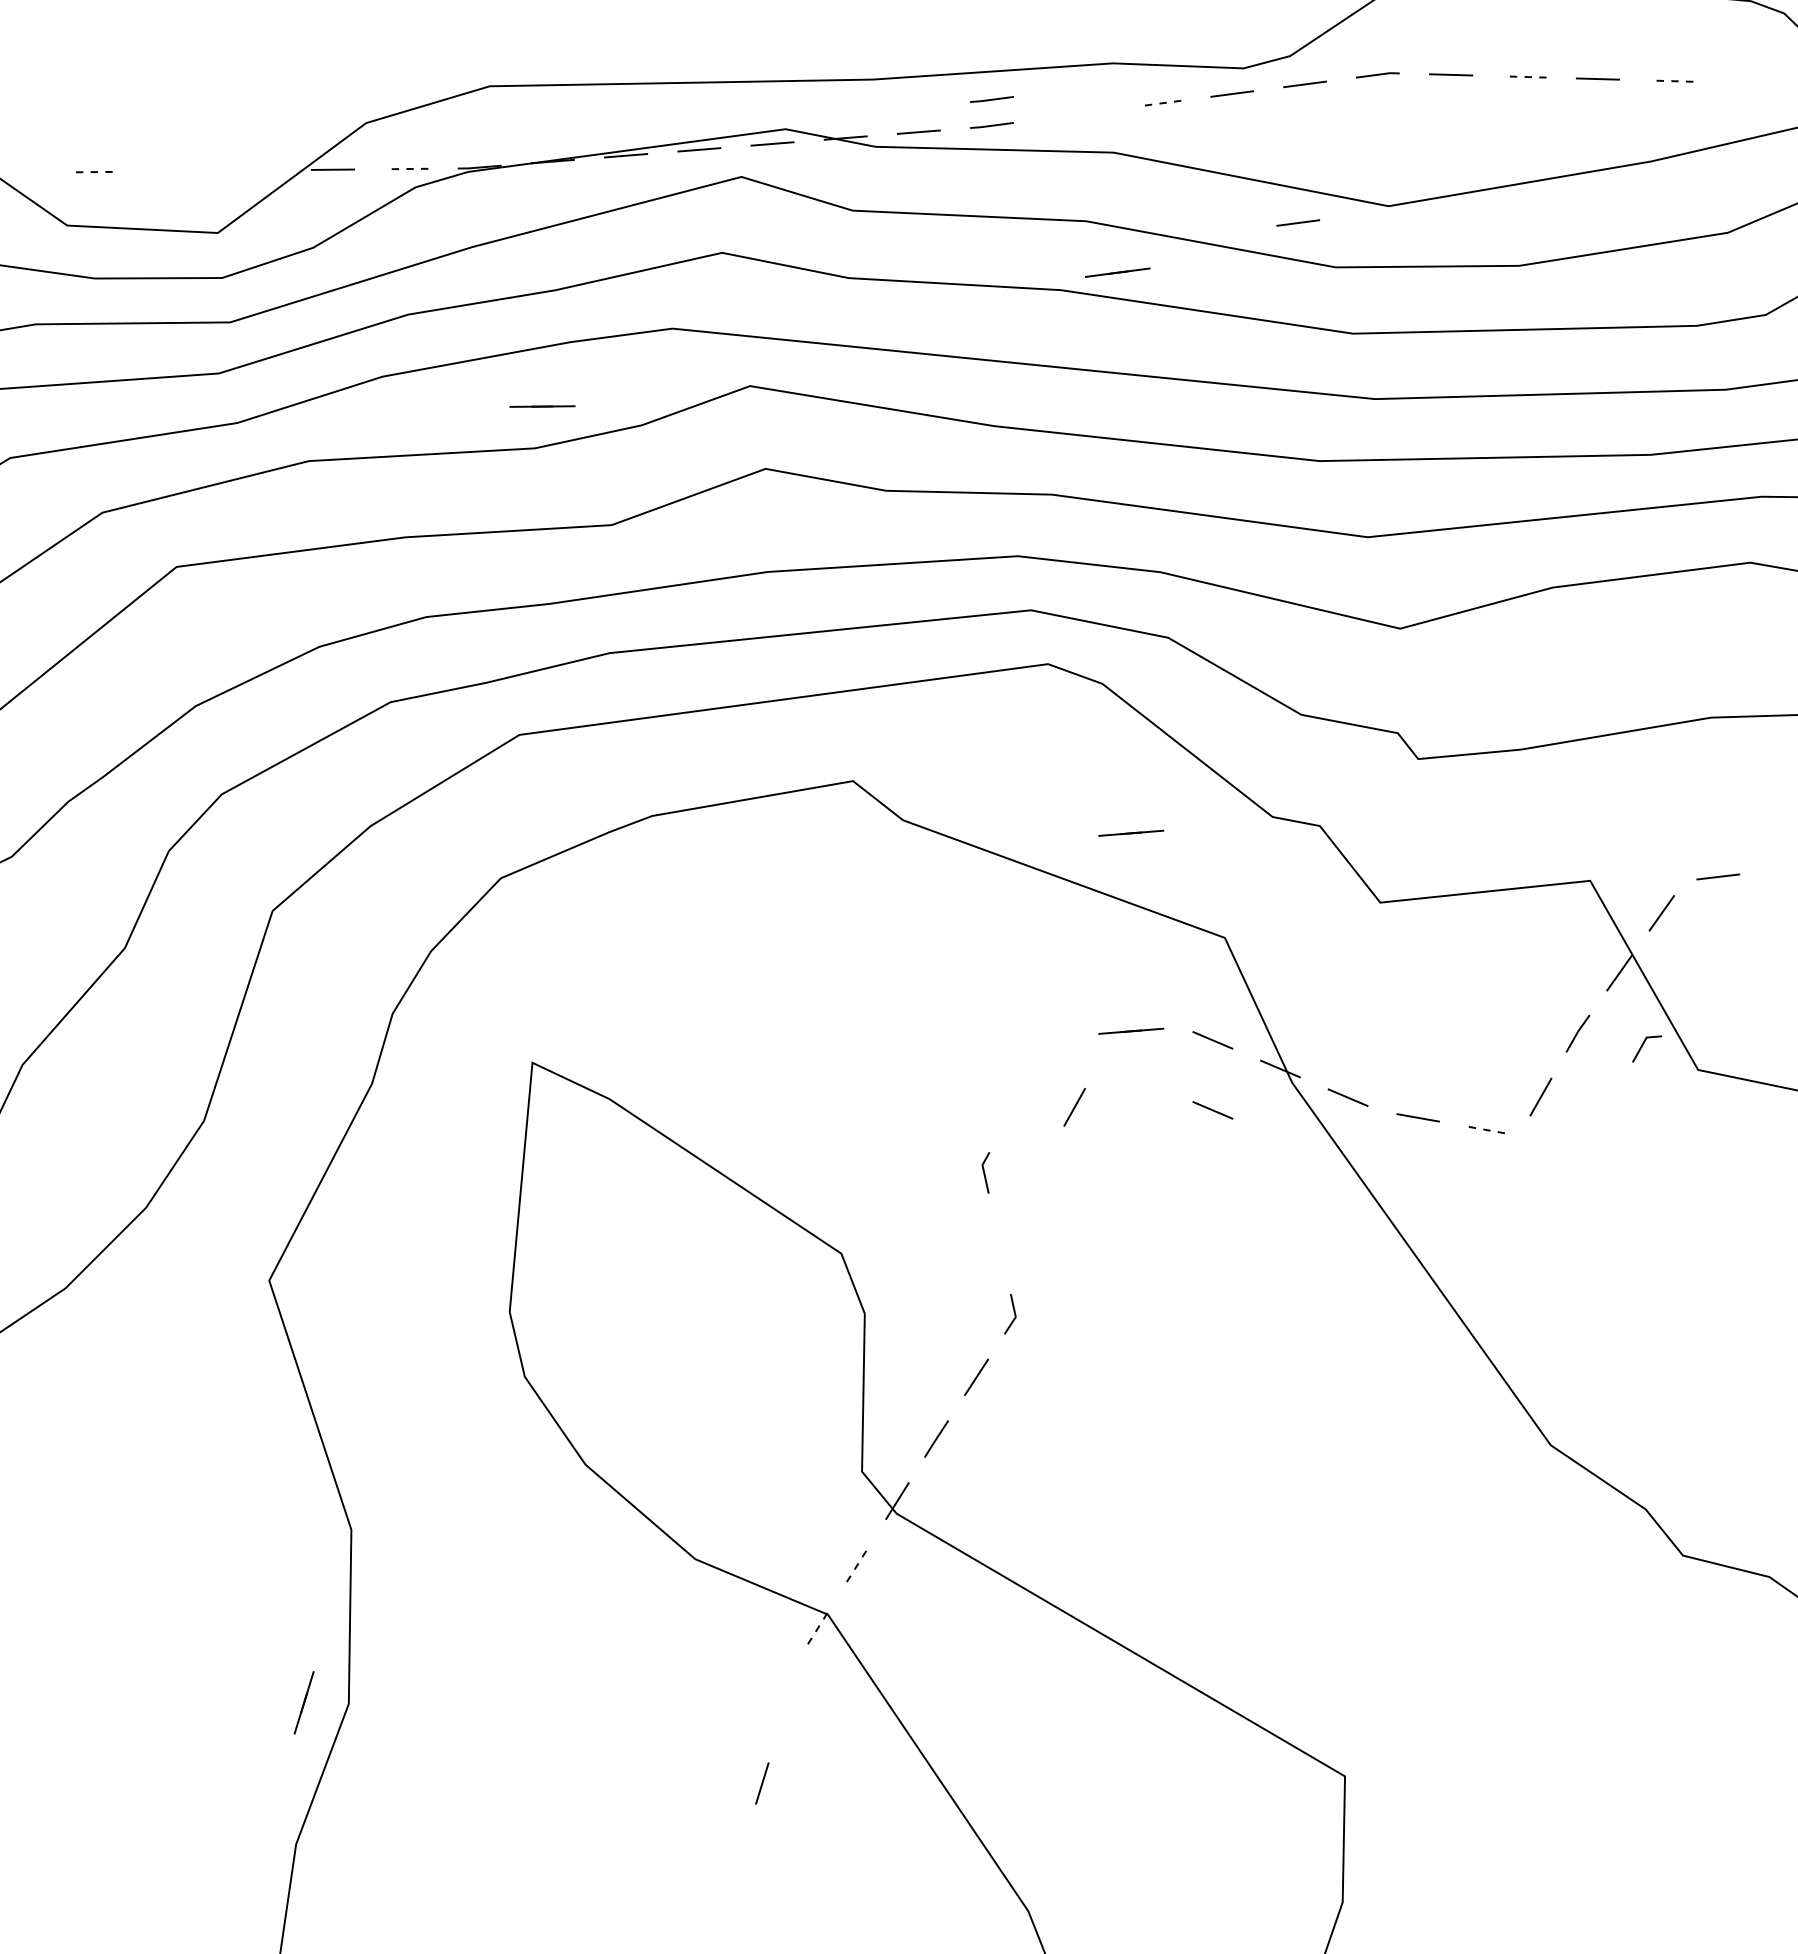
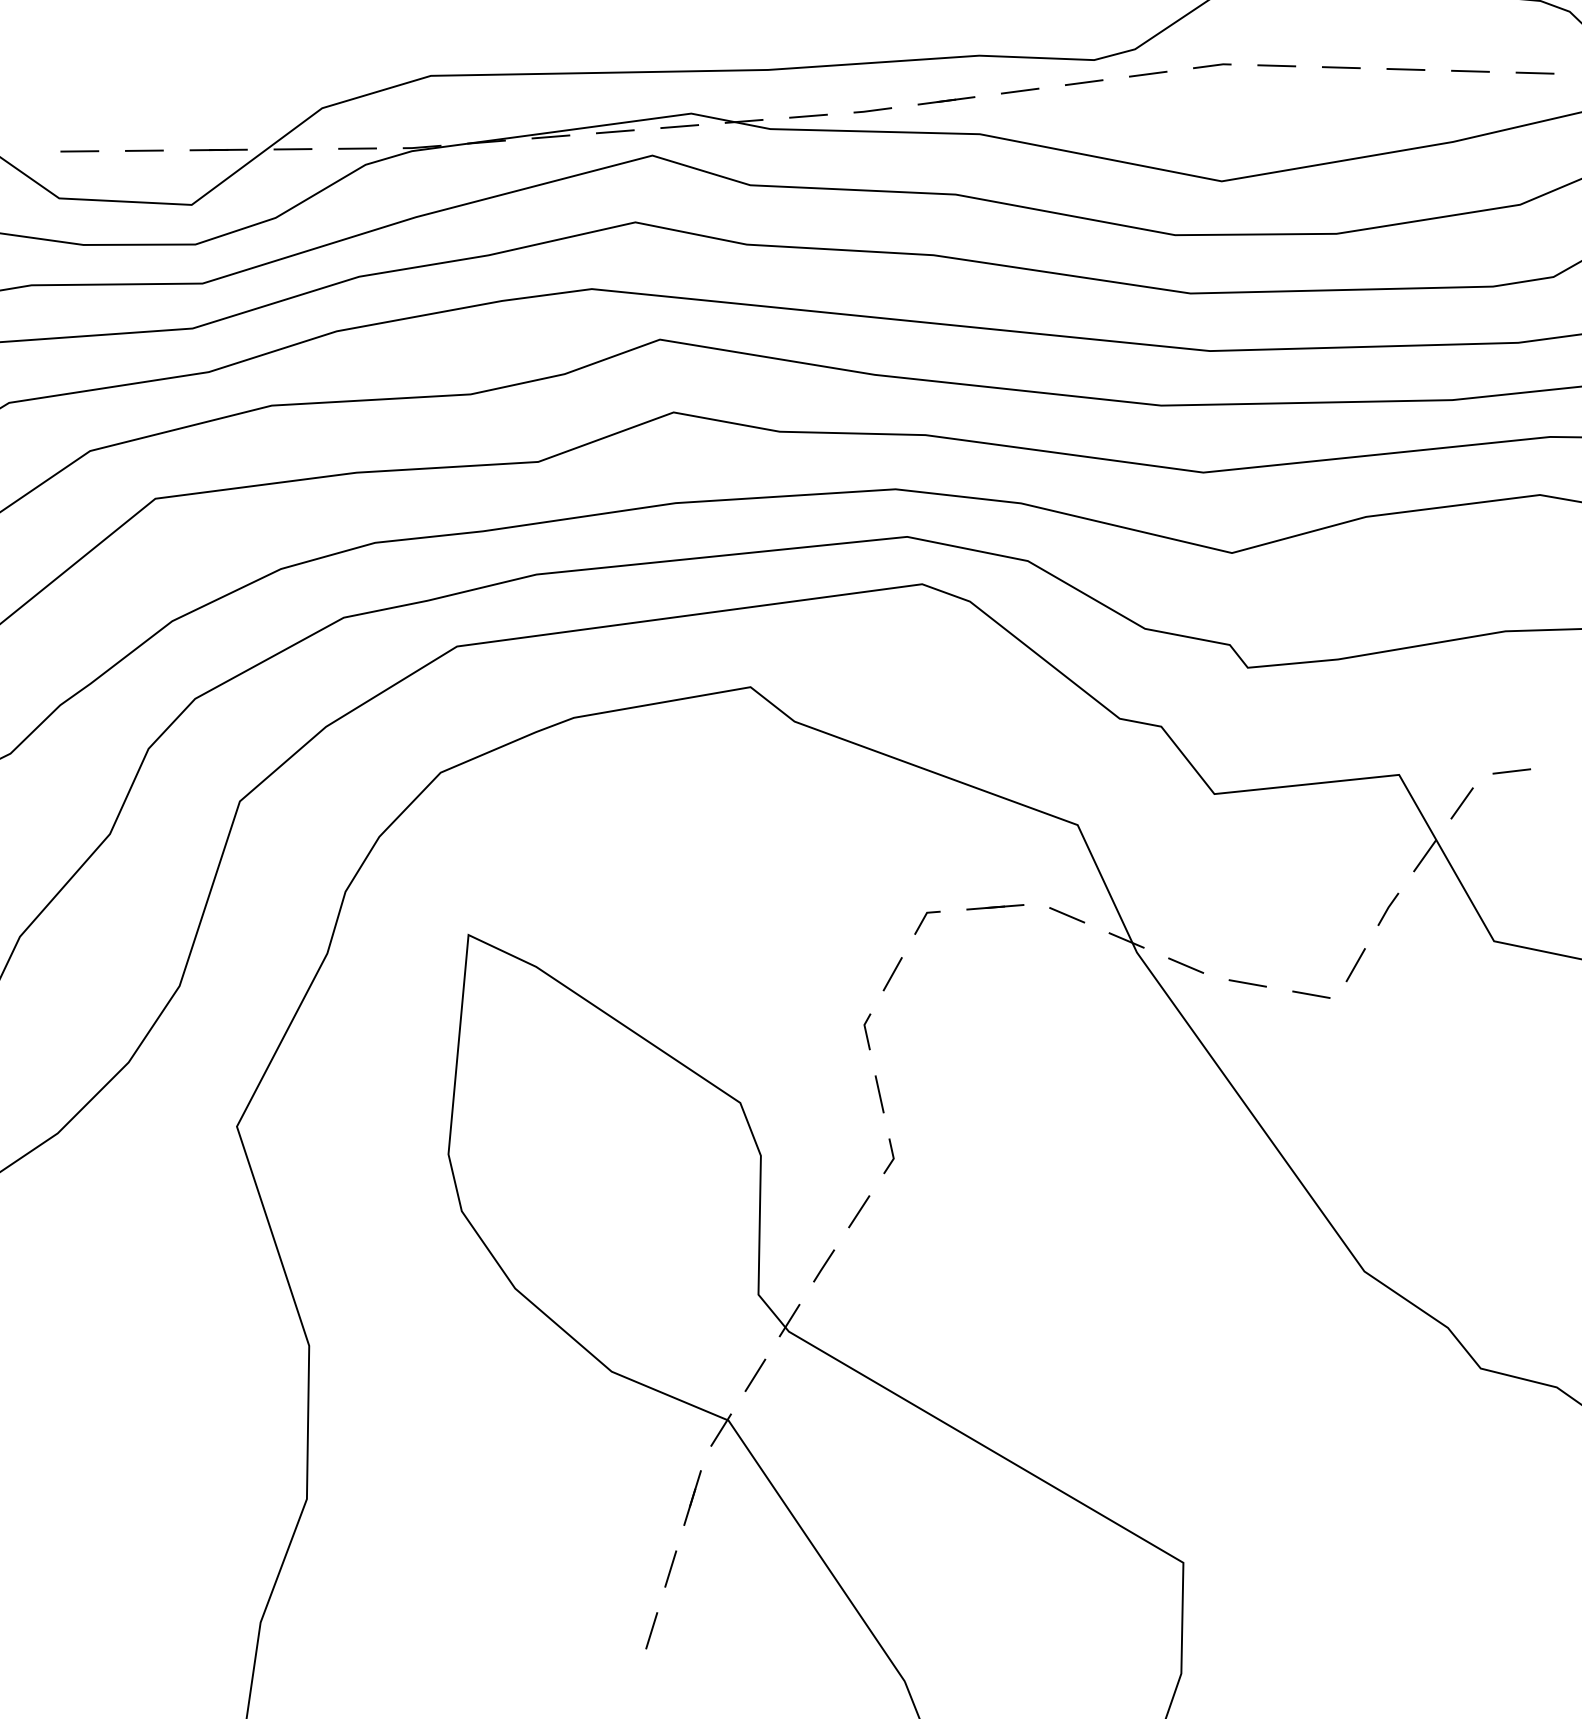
line: (1524, 76) -> (1341, 67), dashed -> solid
line: (1670, 81) -> (1469, 71), dashed -> solid
line: (1744, 82) -> (1534, 72), added
line: (991, 99) -> (872, 87), removed
line: (1158, 103) -> (1019, 90), dashed -> solid
line: (405, 169) -> (356, 149), dashed -> solid
line: (163, 171) -> (143, 150), added
line: (90, 172) -> (79, 151), dashed -> solid
line: (1298, 222) -> (1142, 195), removed
line: (1117, 272) -> (946, 100), moved
line: (542, 406) -> (218, 149), moved
line: (1131, 832) -> (995, 732), removed
line: (1642, 1047) -> (923, 921), moved
line: (1074, 1107) -> (892, 974), moved
line: (1212, 1110) -> (1066, 976), removed
line: (1490, 1130) -> (1311, 994), dashed -> solid
line: (999, 1243) -> (879, 1093), added
line: (858, 1562) -> (755, 1374), dashed -> solid
line: (819, 1625) -> (721, 1430), dashed -> solid
line: (303, 1702) -> (692, 1497), moved
line: (740, 1853) -> (651, 1630), added

